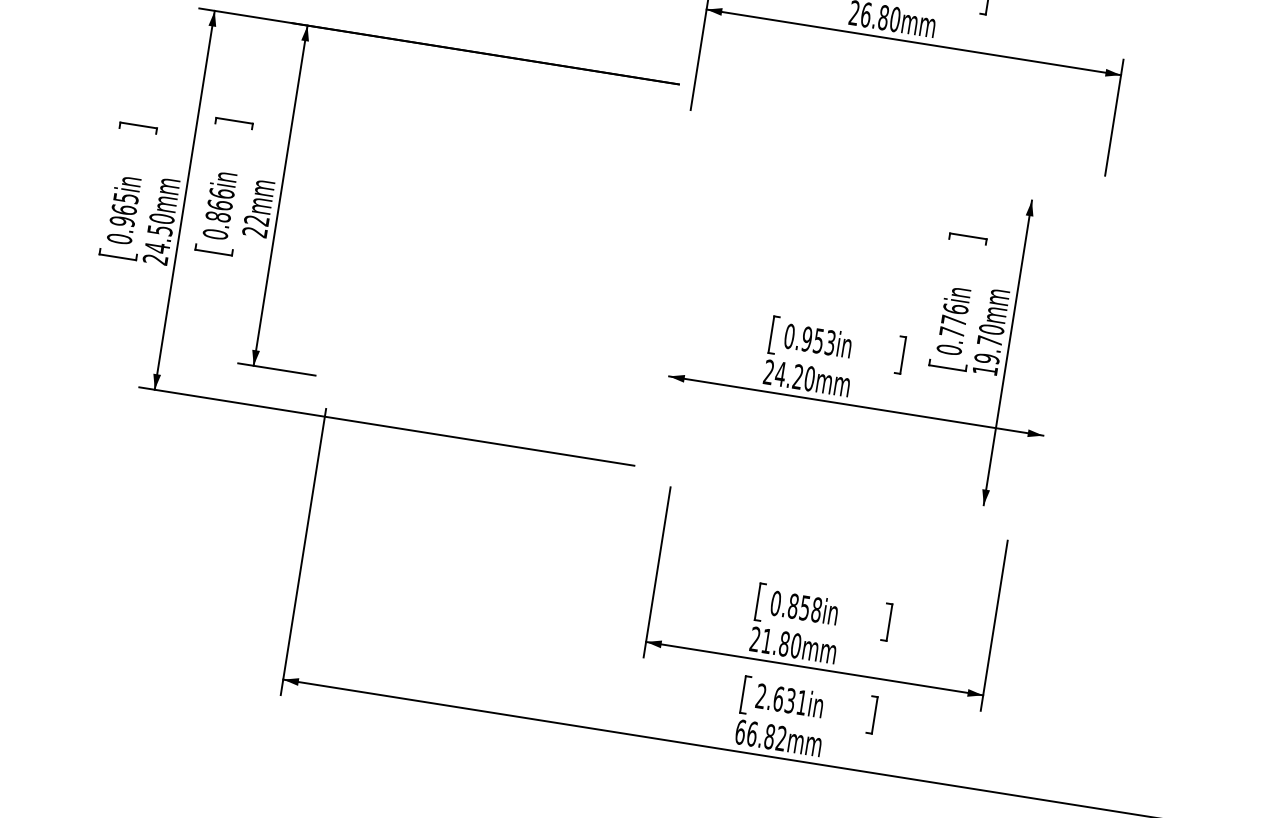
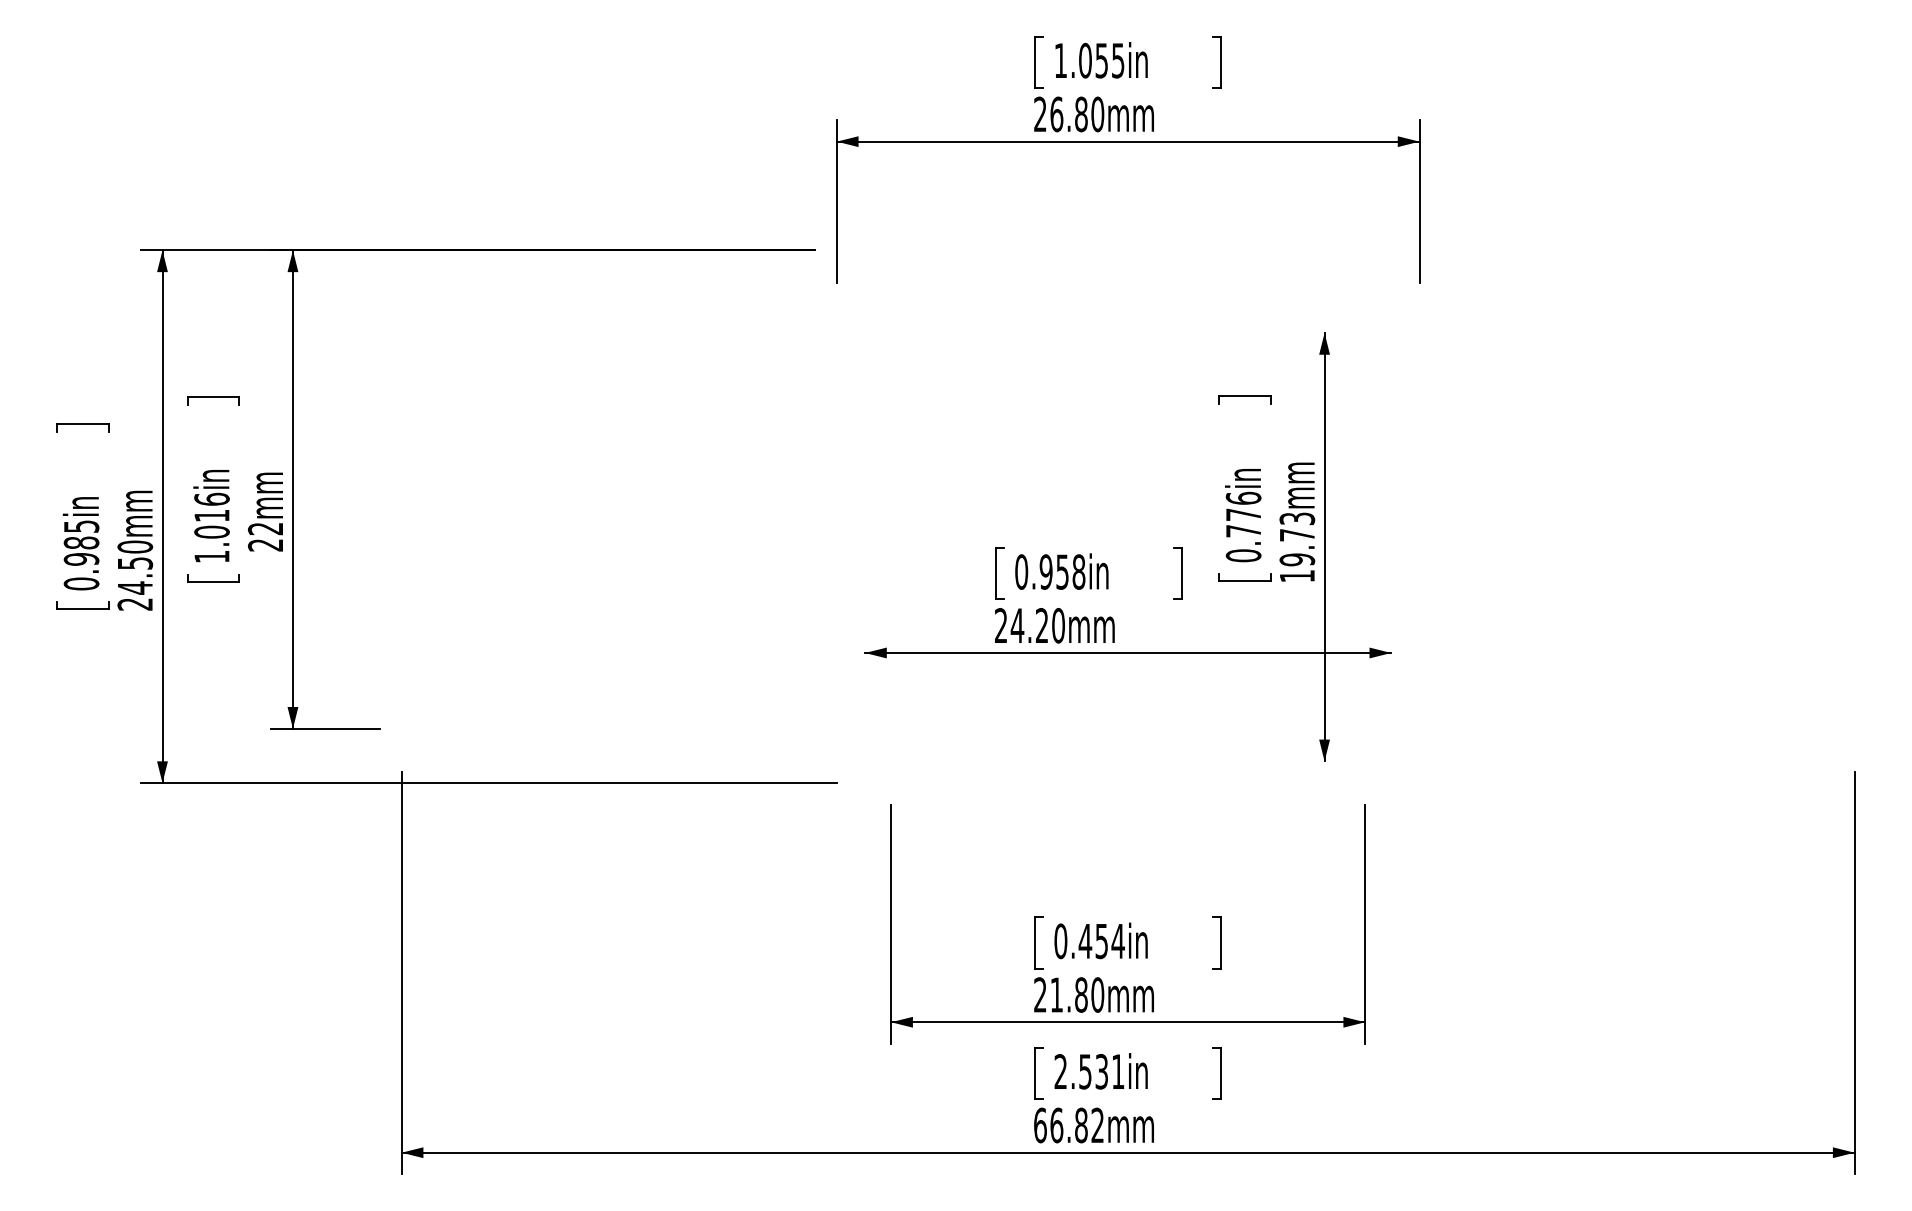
text: (124, 209) -> (81, 542), 0.965in -> 0.985in
text: (217, 219) -> (211, 536), 0.866in -> 1.016in
text: (991, 329) -> (1297, 518), 19.70mm -> 19.73mm
text: (830, 342) -> (1078, 571), 0.953in -> 0.958in
text: (804, 608) -> (1101, 941), 0.858in -> 0.454in
text: (778, 698) -> (1085, 1071), 2.631in -> 2.531in

